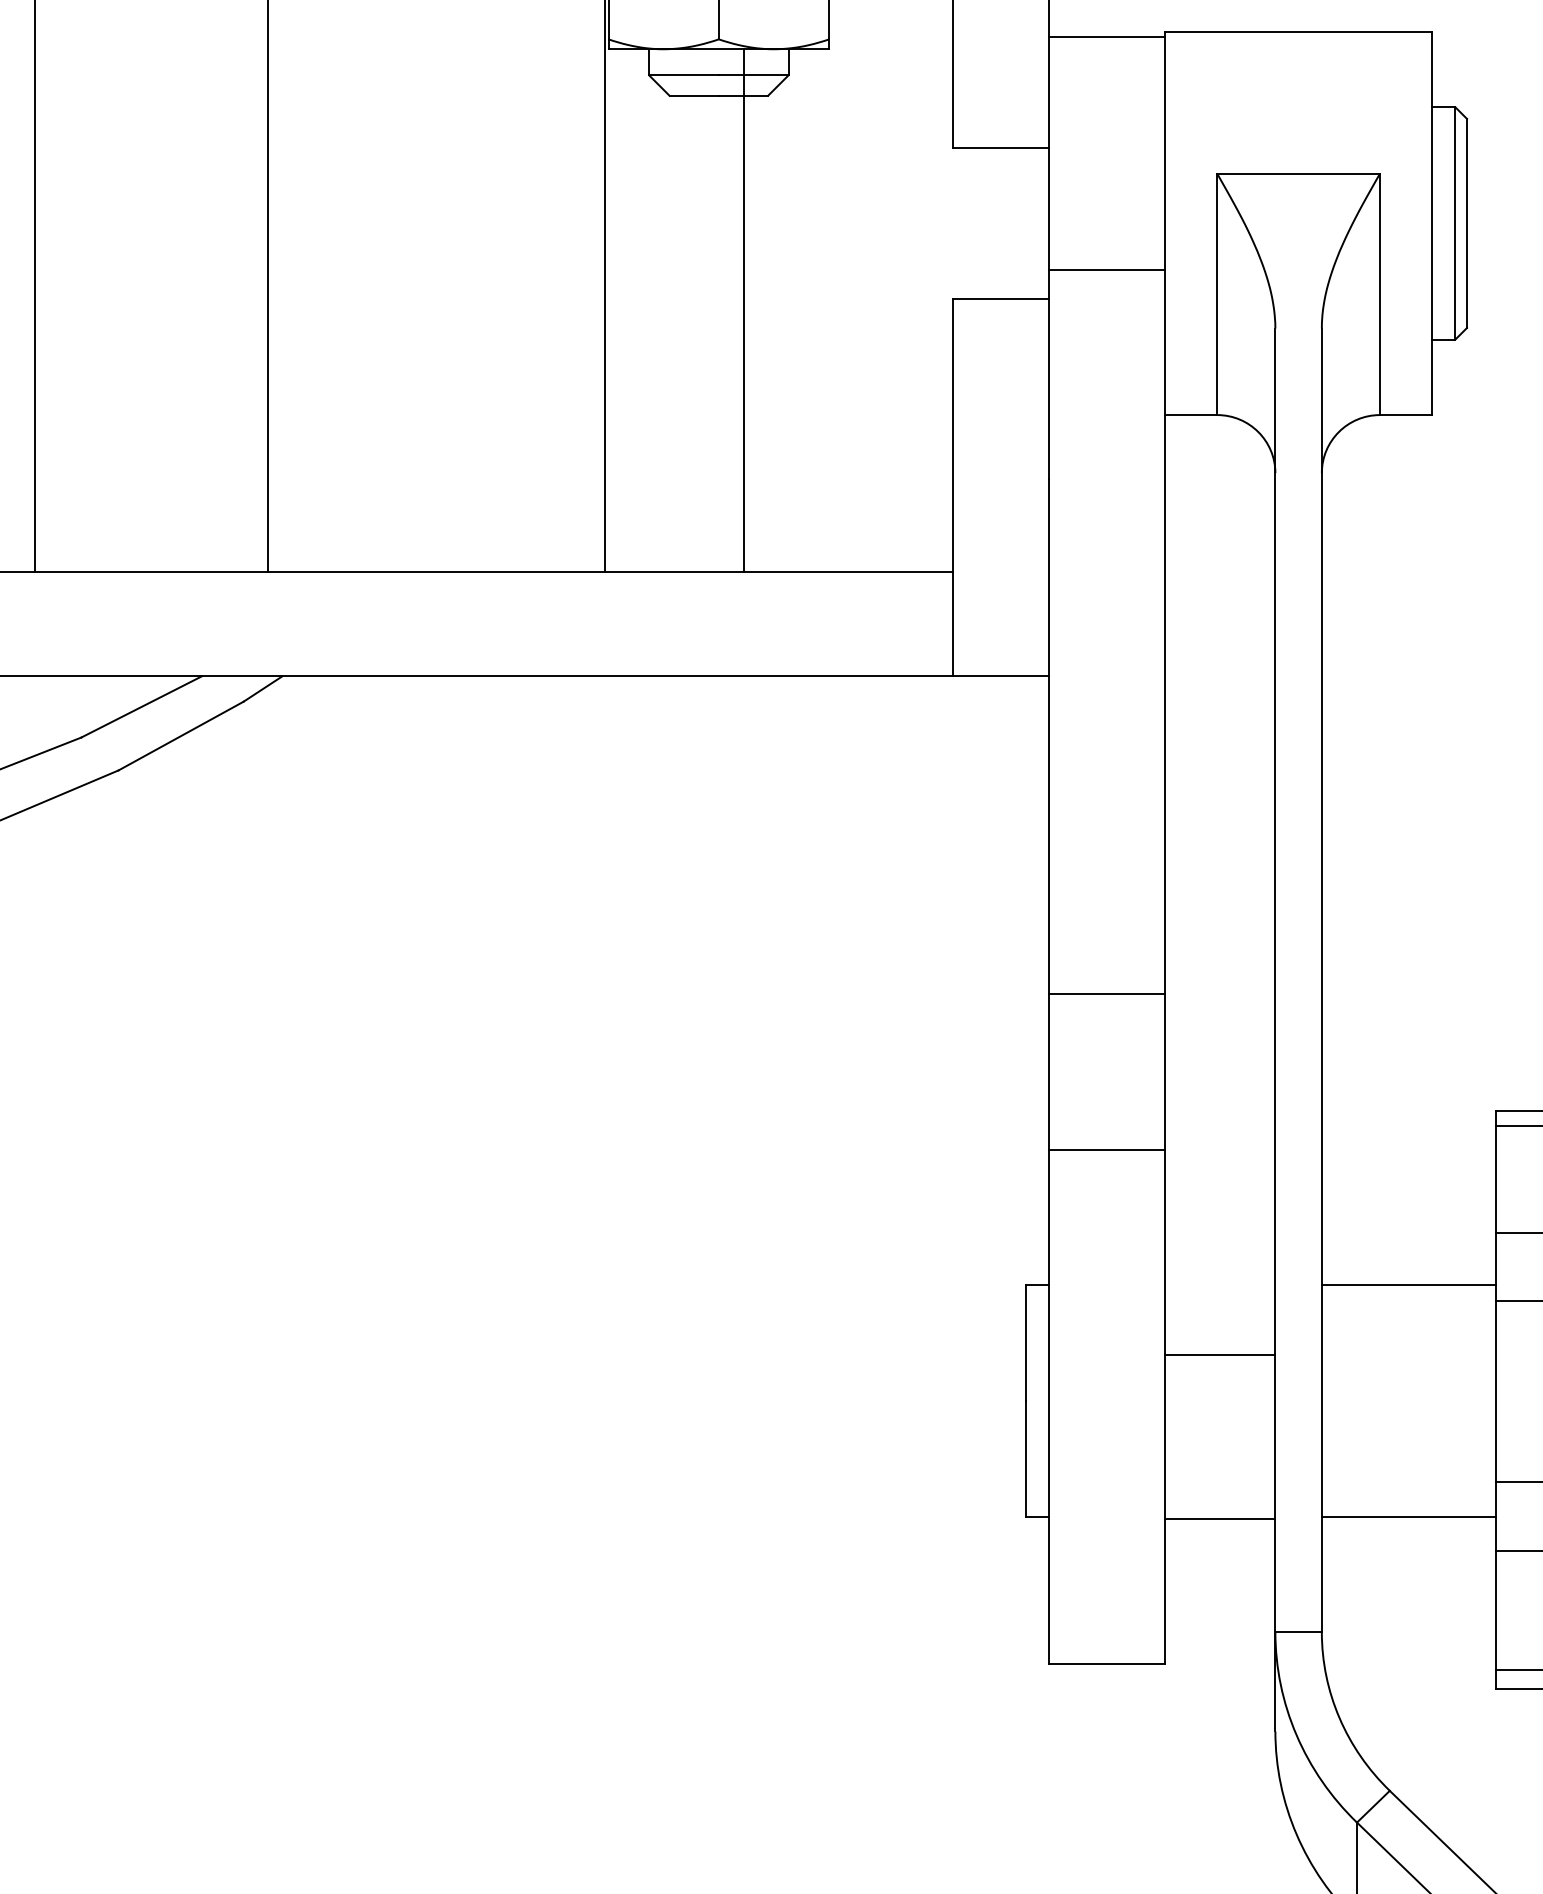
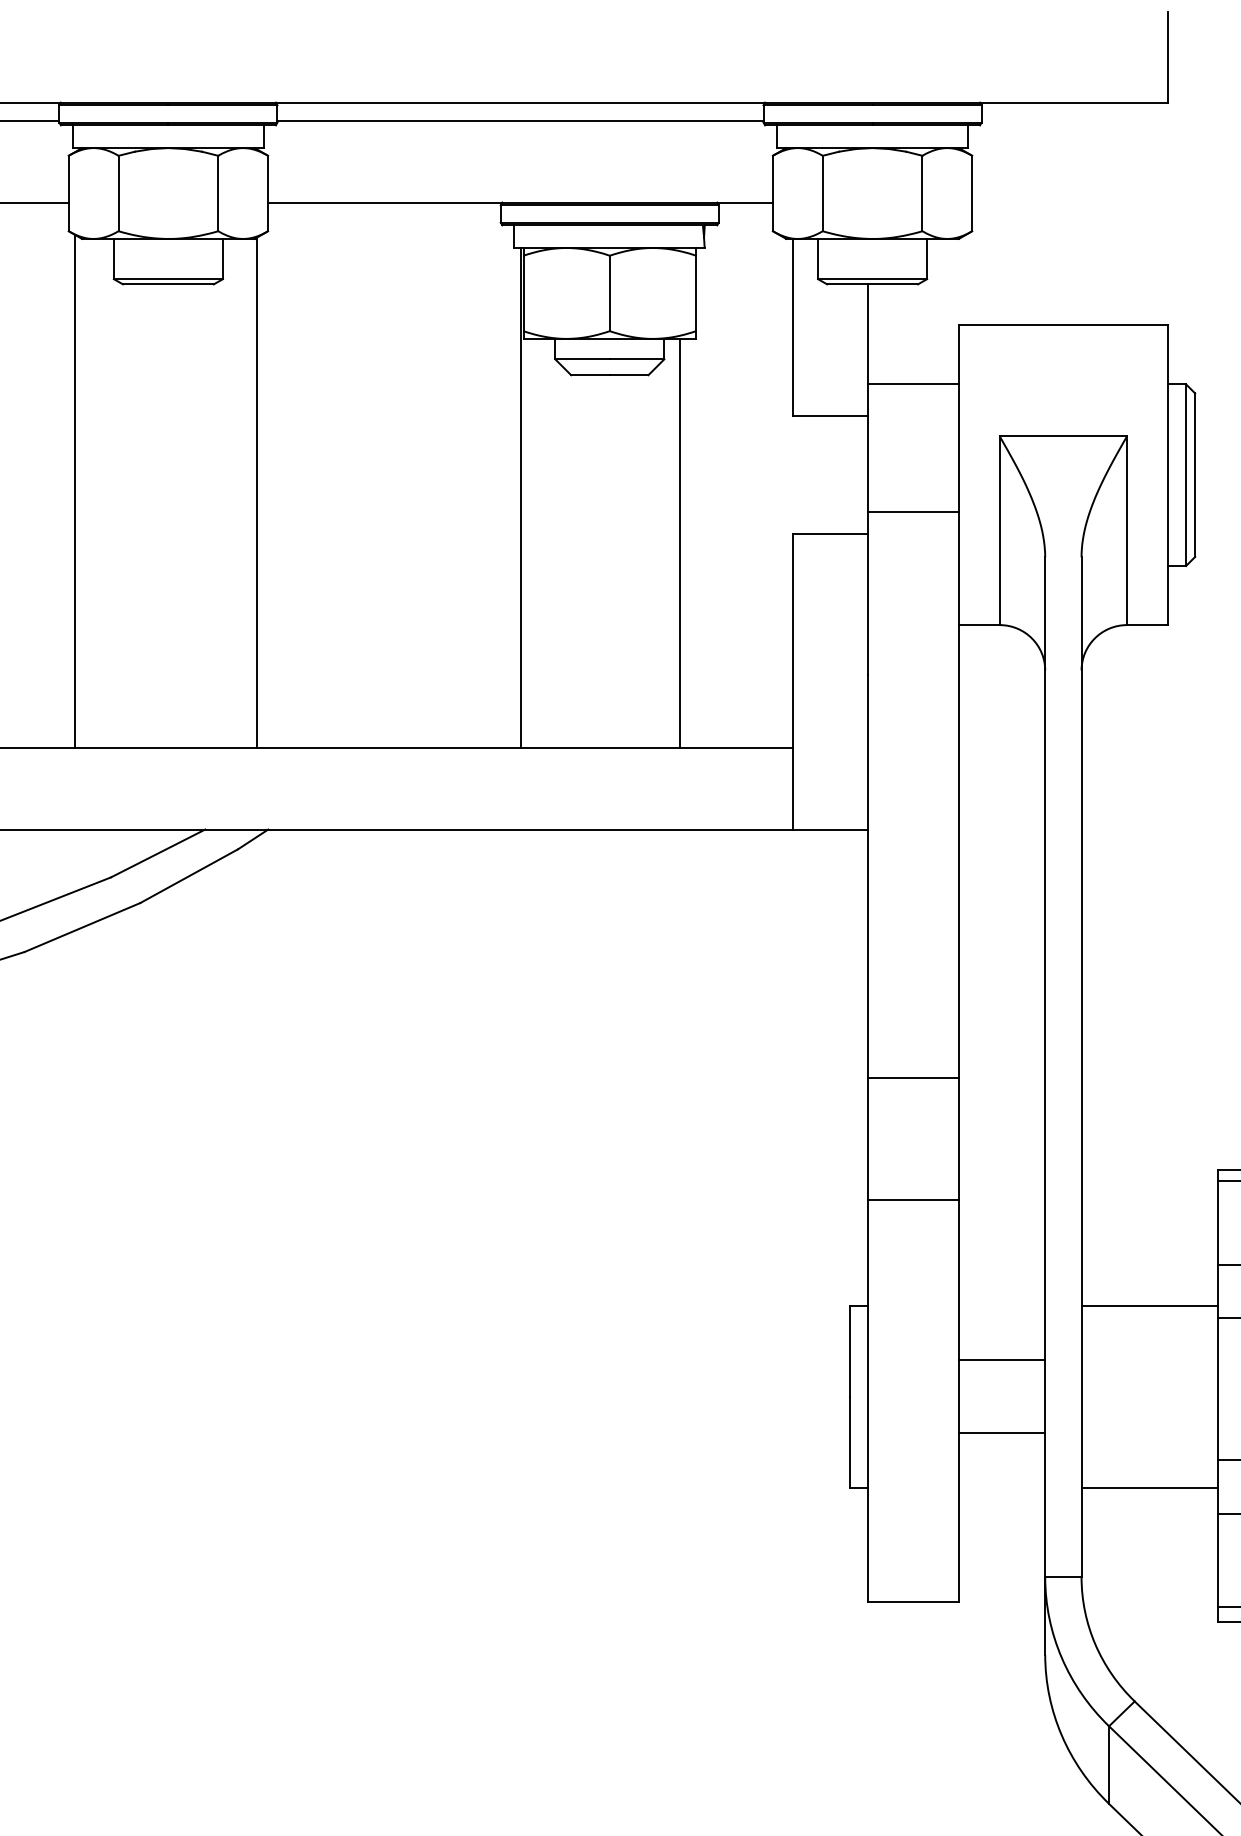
line: (1107, 37) -> (913, 384), moved
line: (744, 309) -> (679, 542), moved
line: (1219, 1519) -> (1001, 1433), moved

